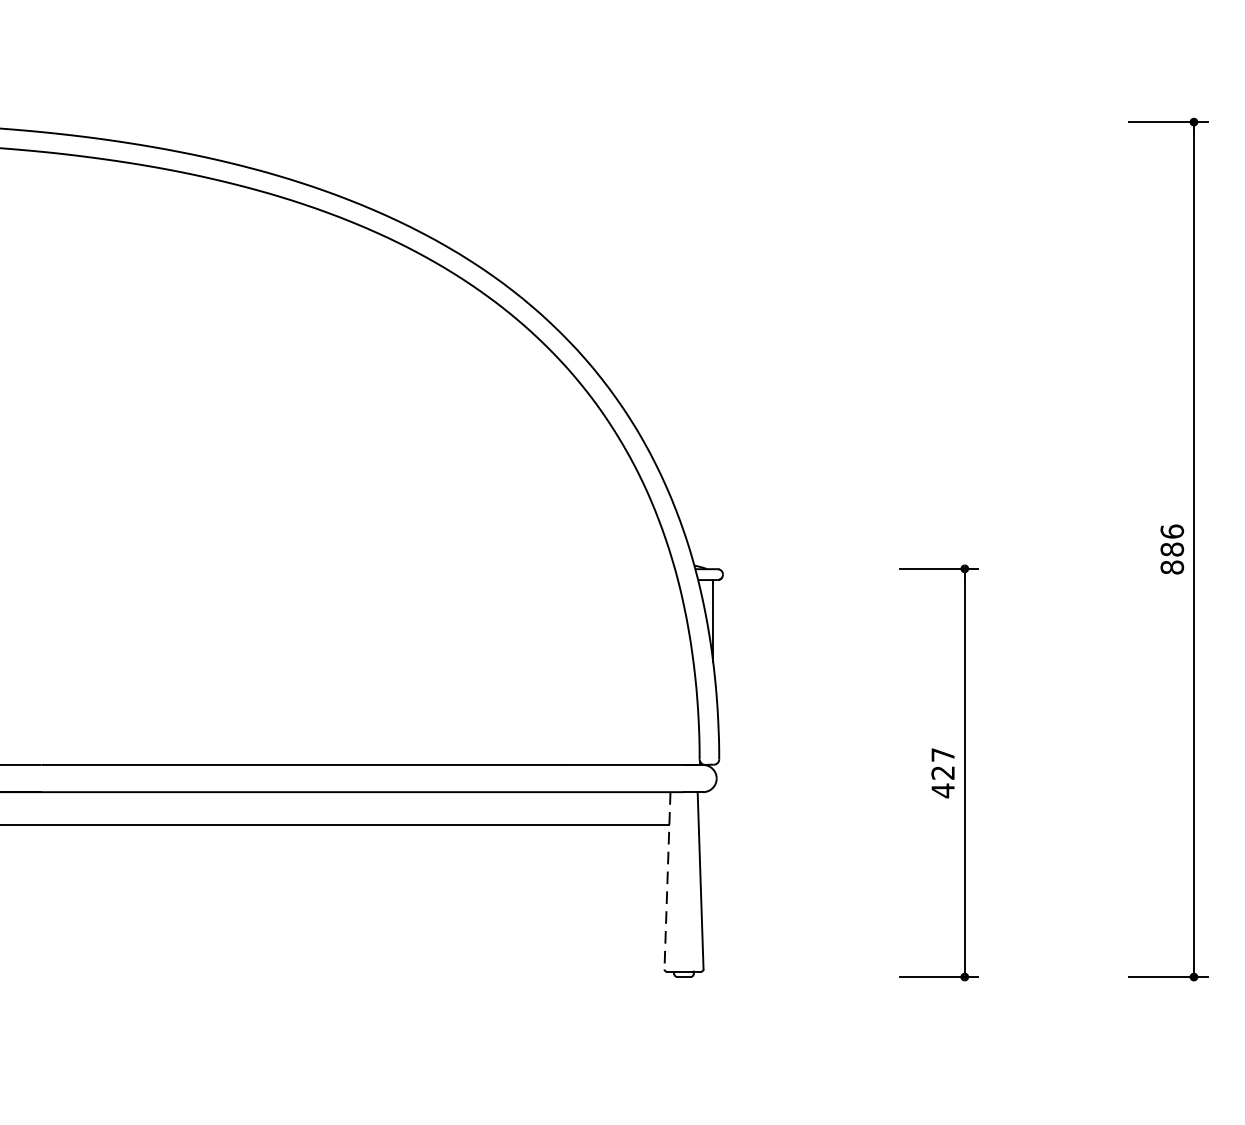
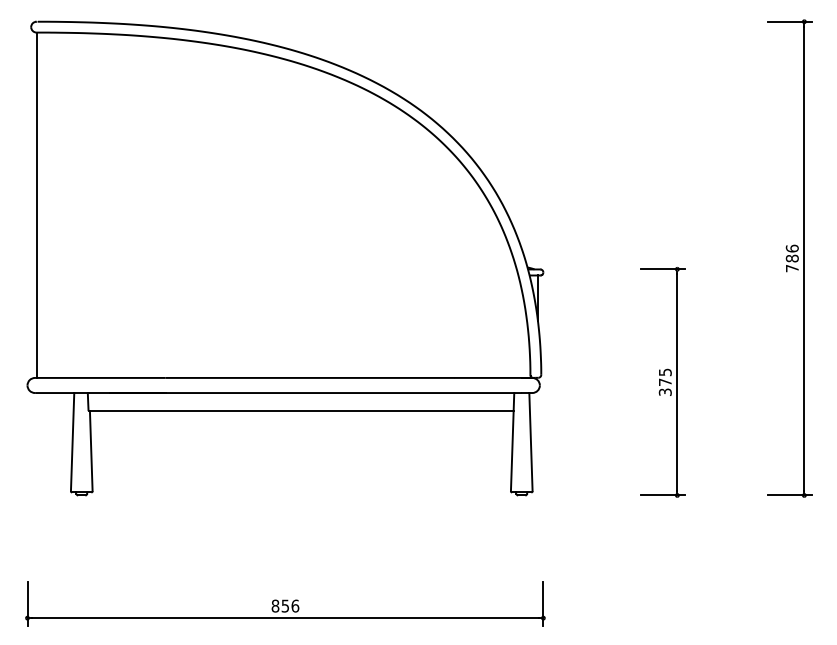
text: (1170, 567) -> (791, 268), 886 -> 786
text: (941, 773) -> (664, 382), 427 -> 375
line: (667, 881) -> (512, 442), dashed -> solid

